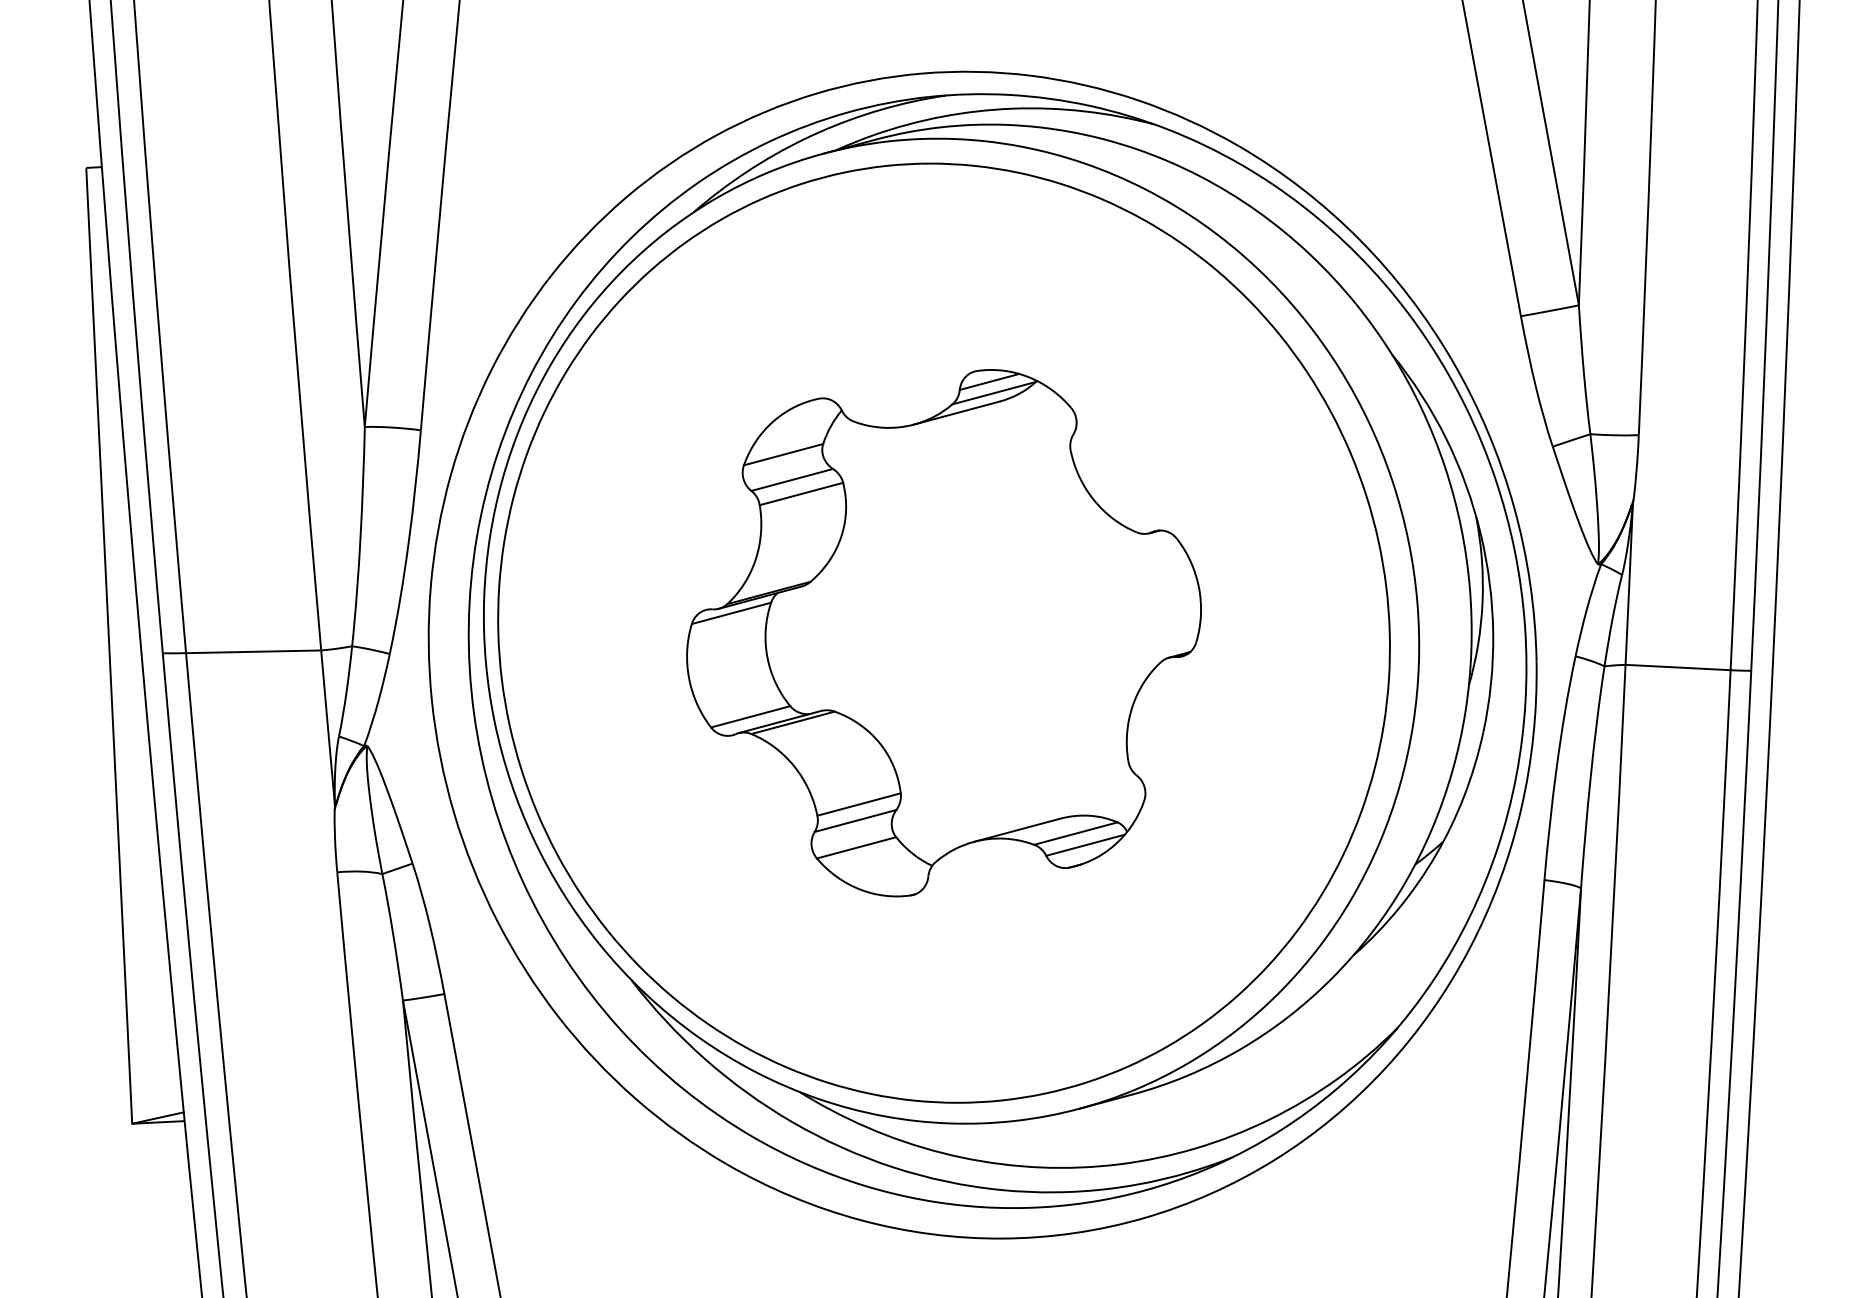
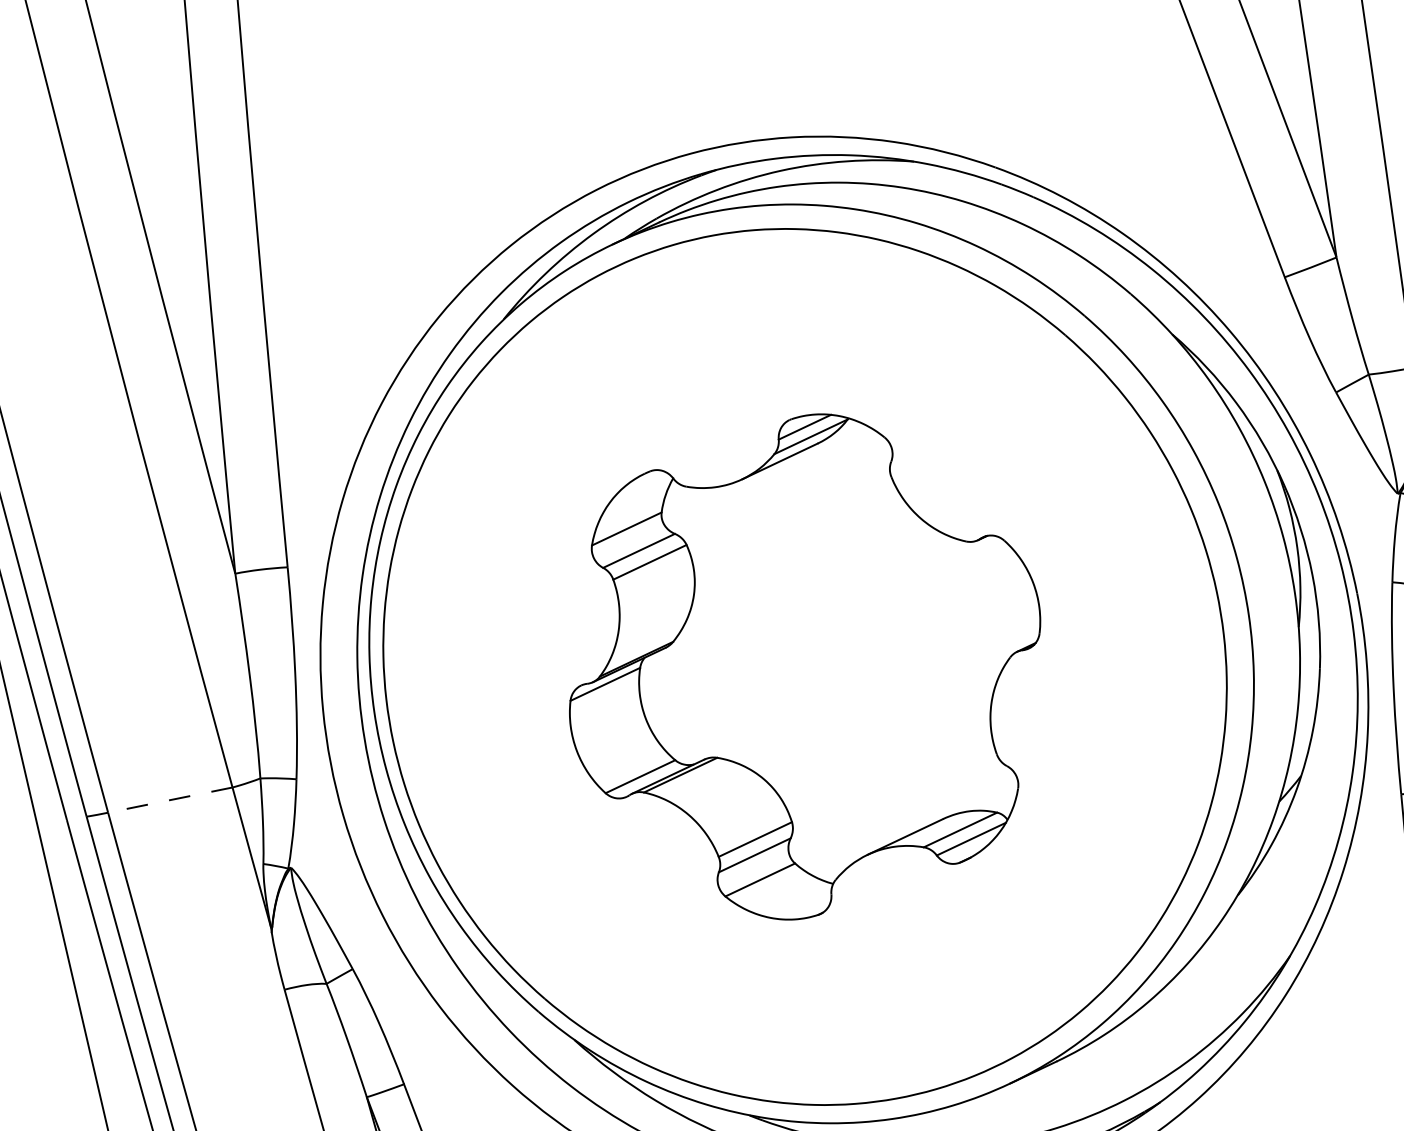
line: (253, 651) -> (170, 799), solid -> dashed

